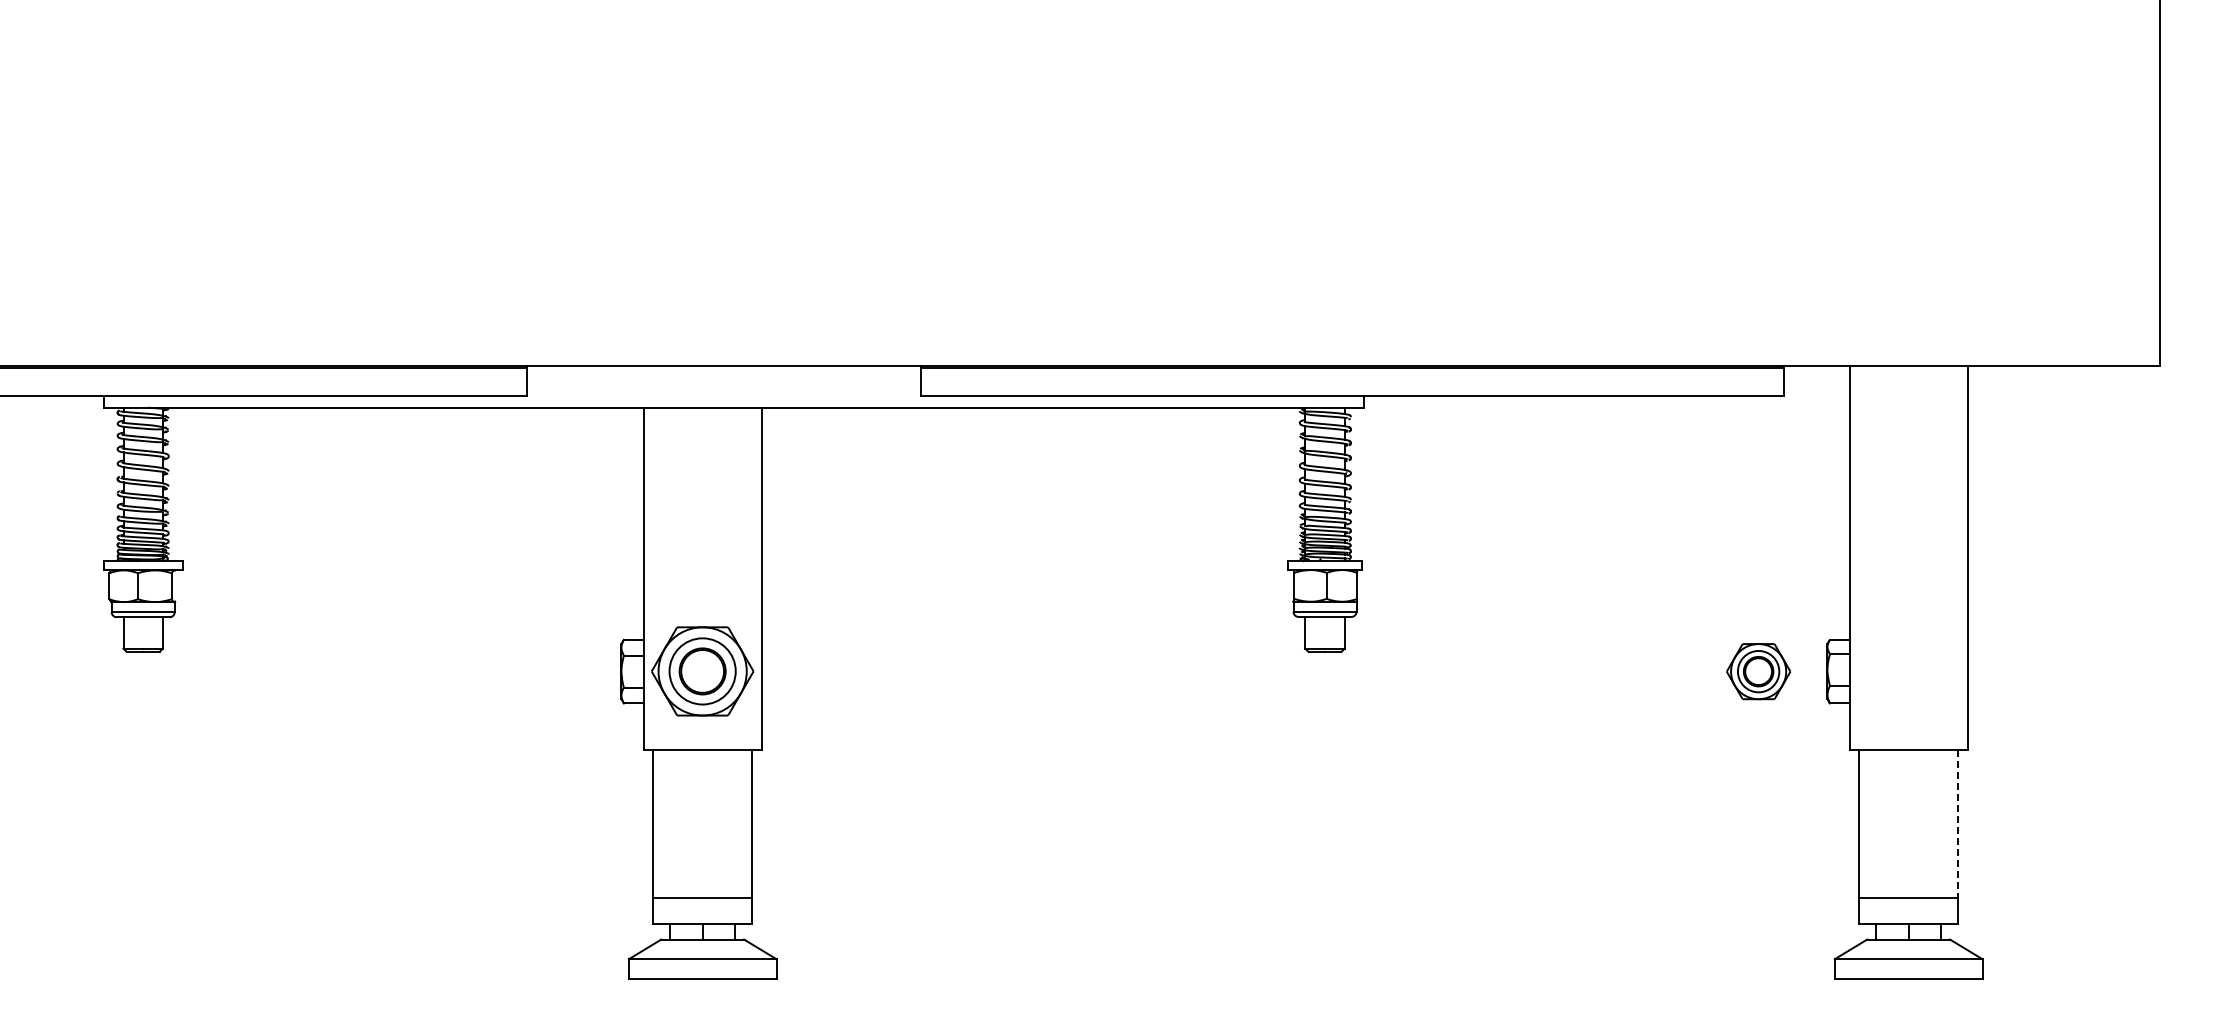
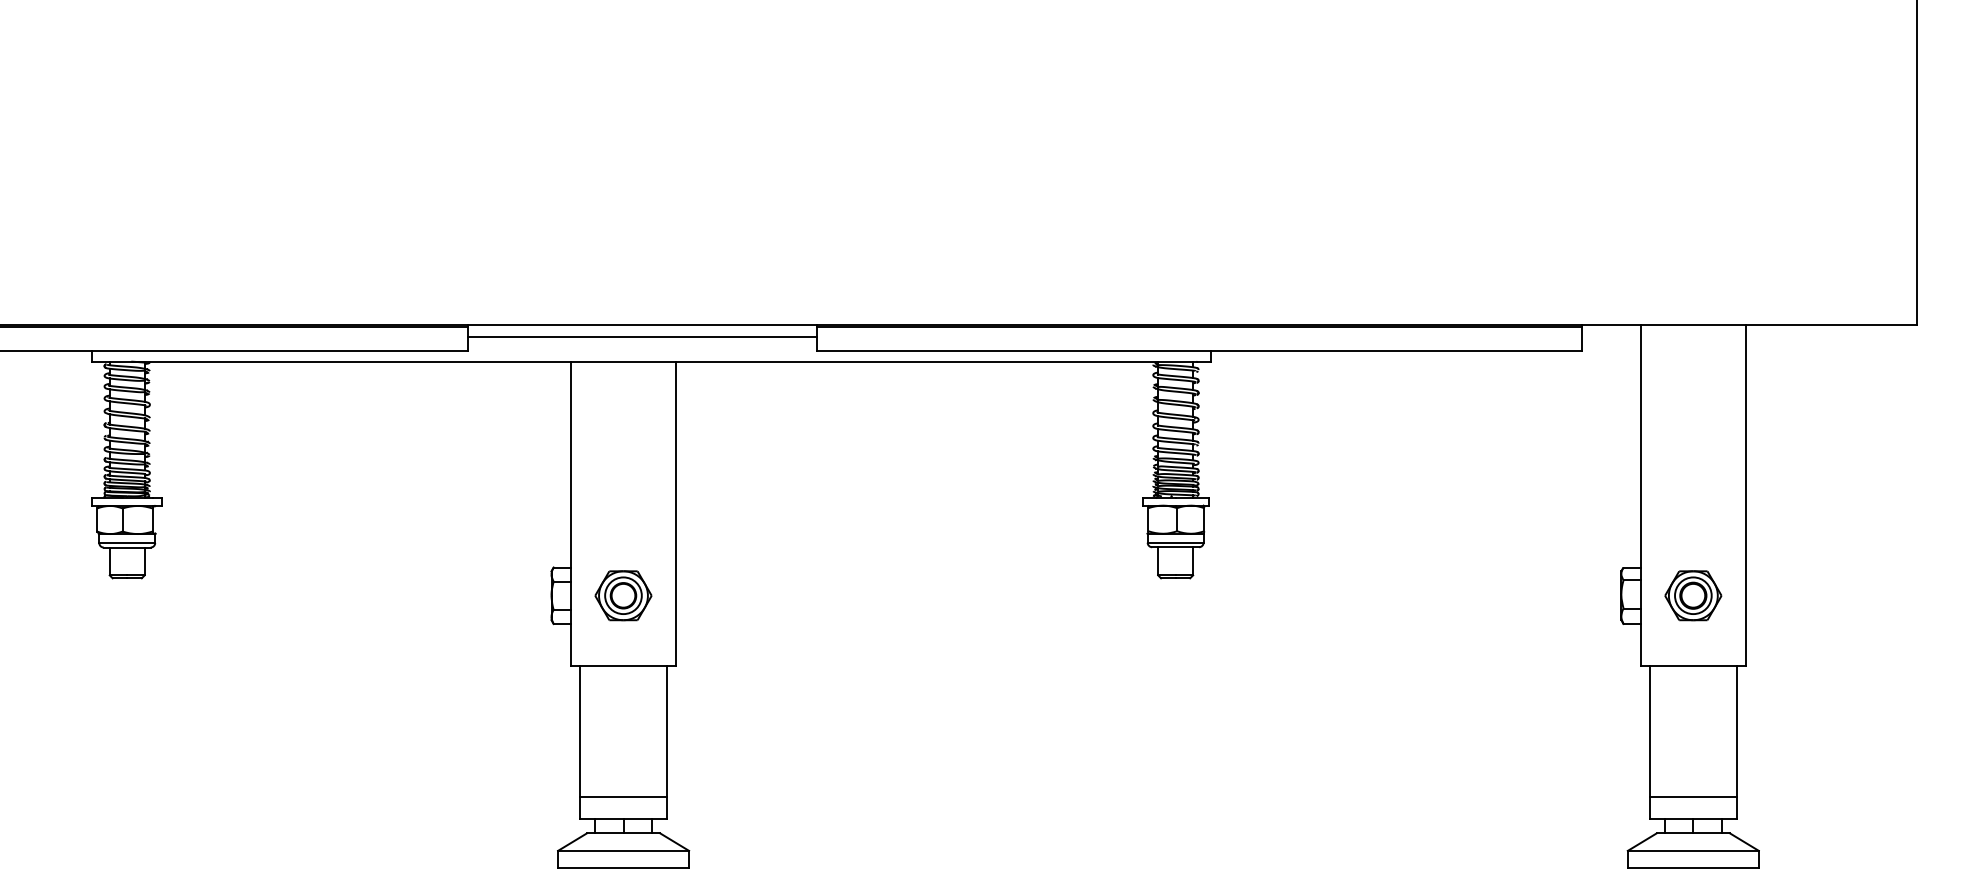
line: (724, 380) -> (642, 337), added
part: (702, 671) -> (623, 595), size x0.62
part: (1758, 671) -> (1693, 595), moved
line: (1957, 824) -> (1736, 731), dashed -> solid

